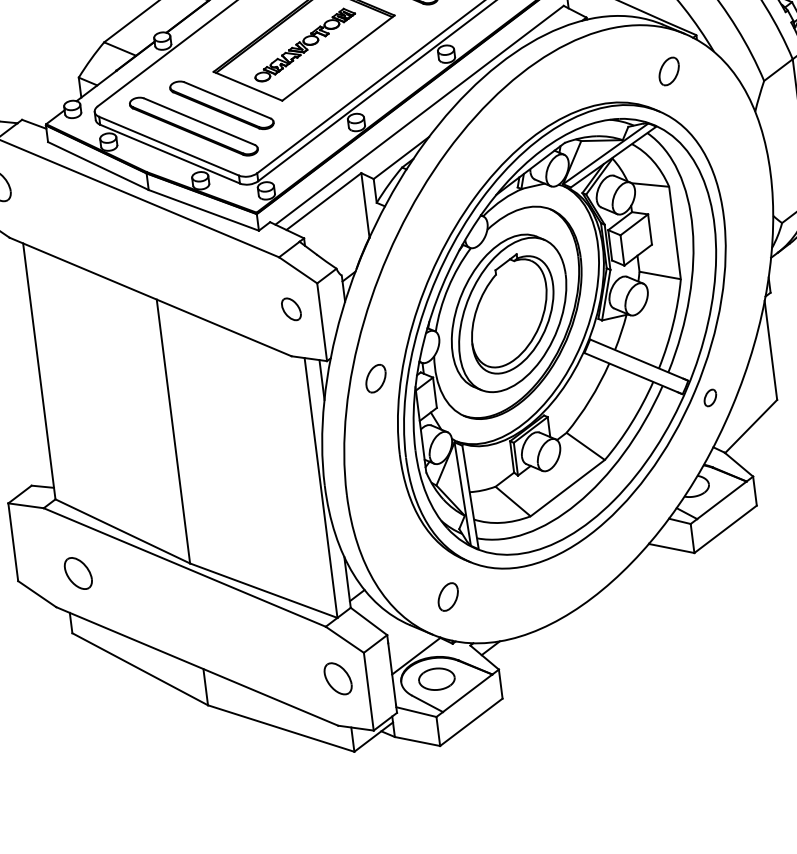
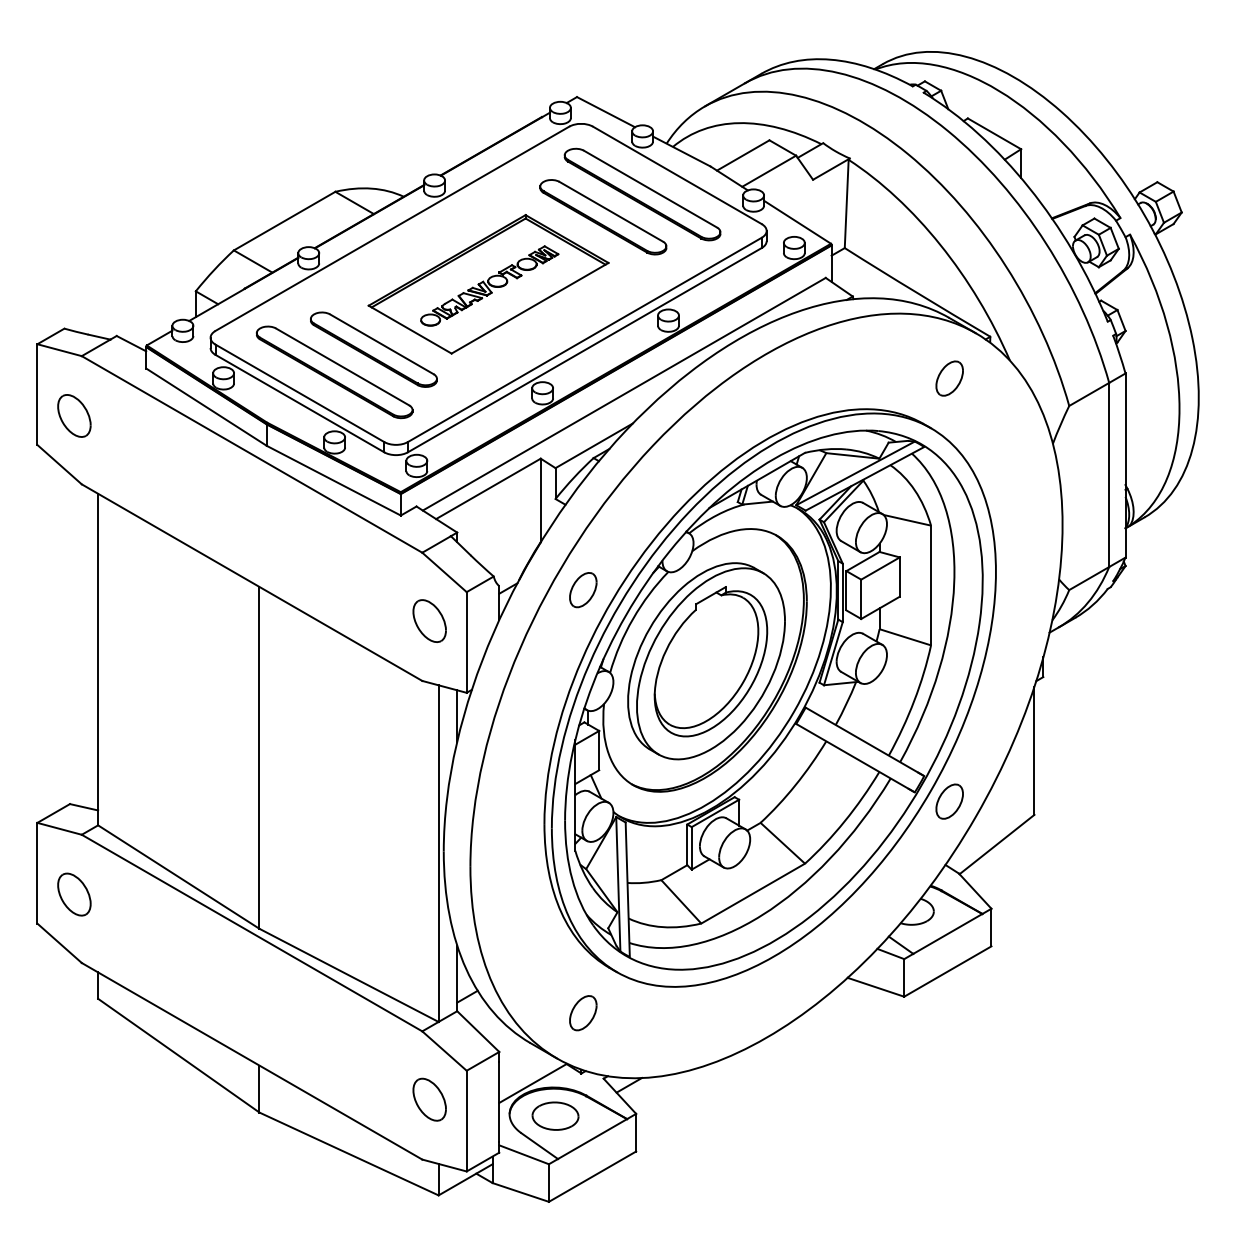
part: (291, 308) -> (429, 620), size x1.43
part: (376, 378) -> (583, 590), moved
part: (710, 397) -> (949, 801), size x1.67
part: (78, 573) -> (74, 894), moved

